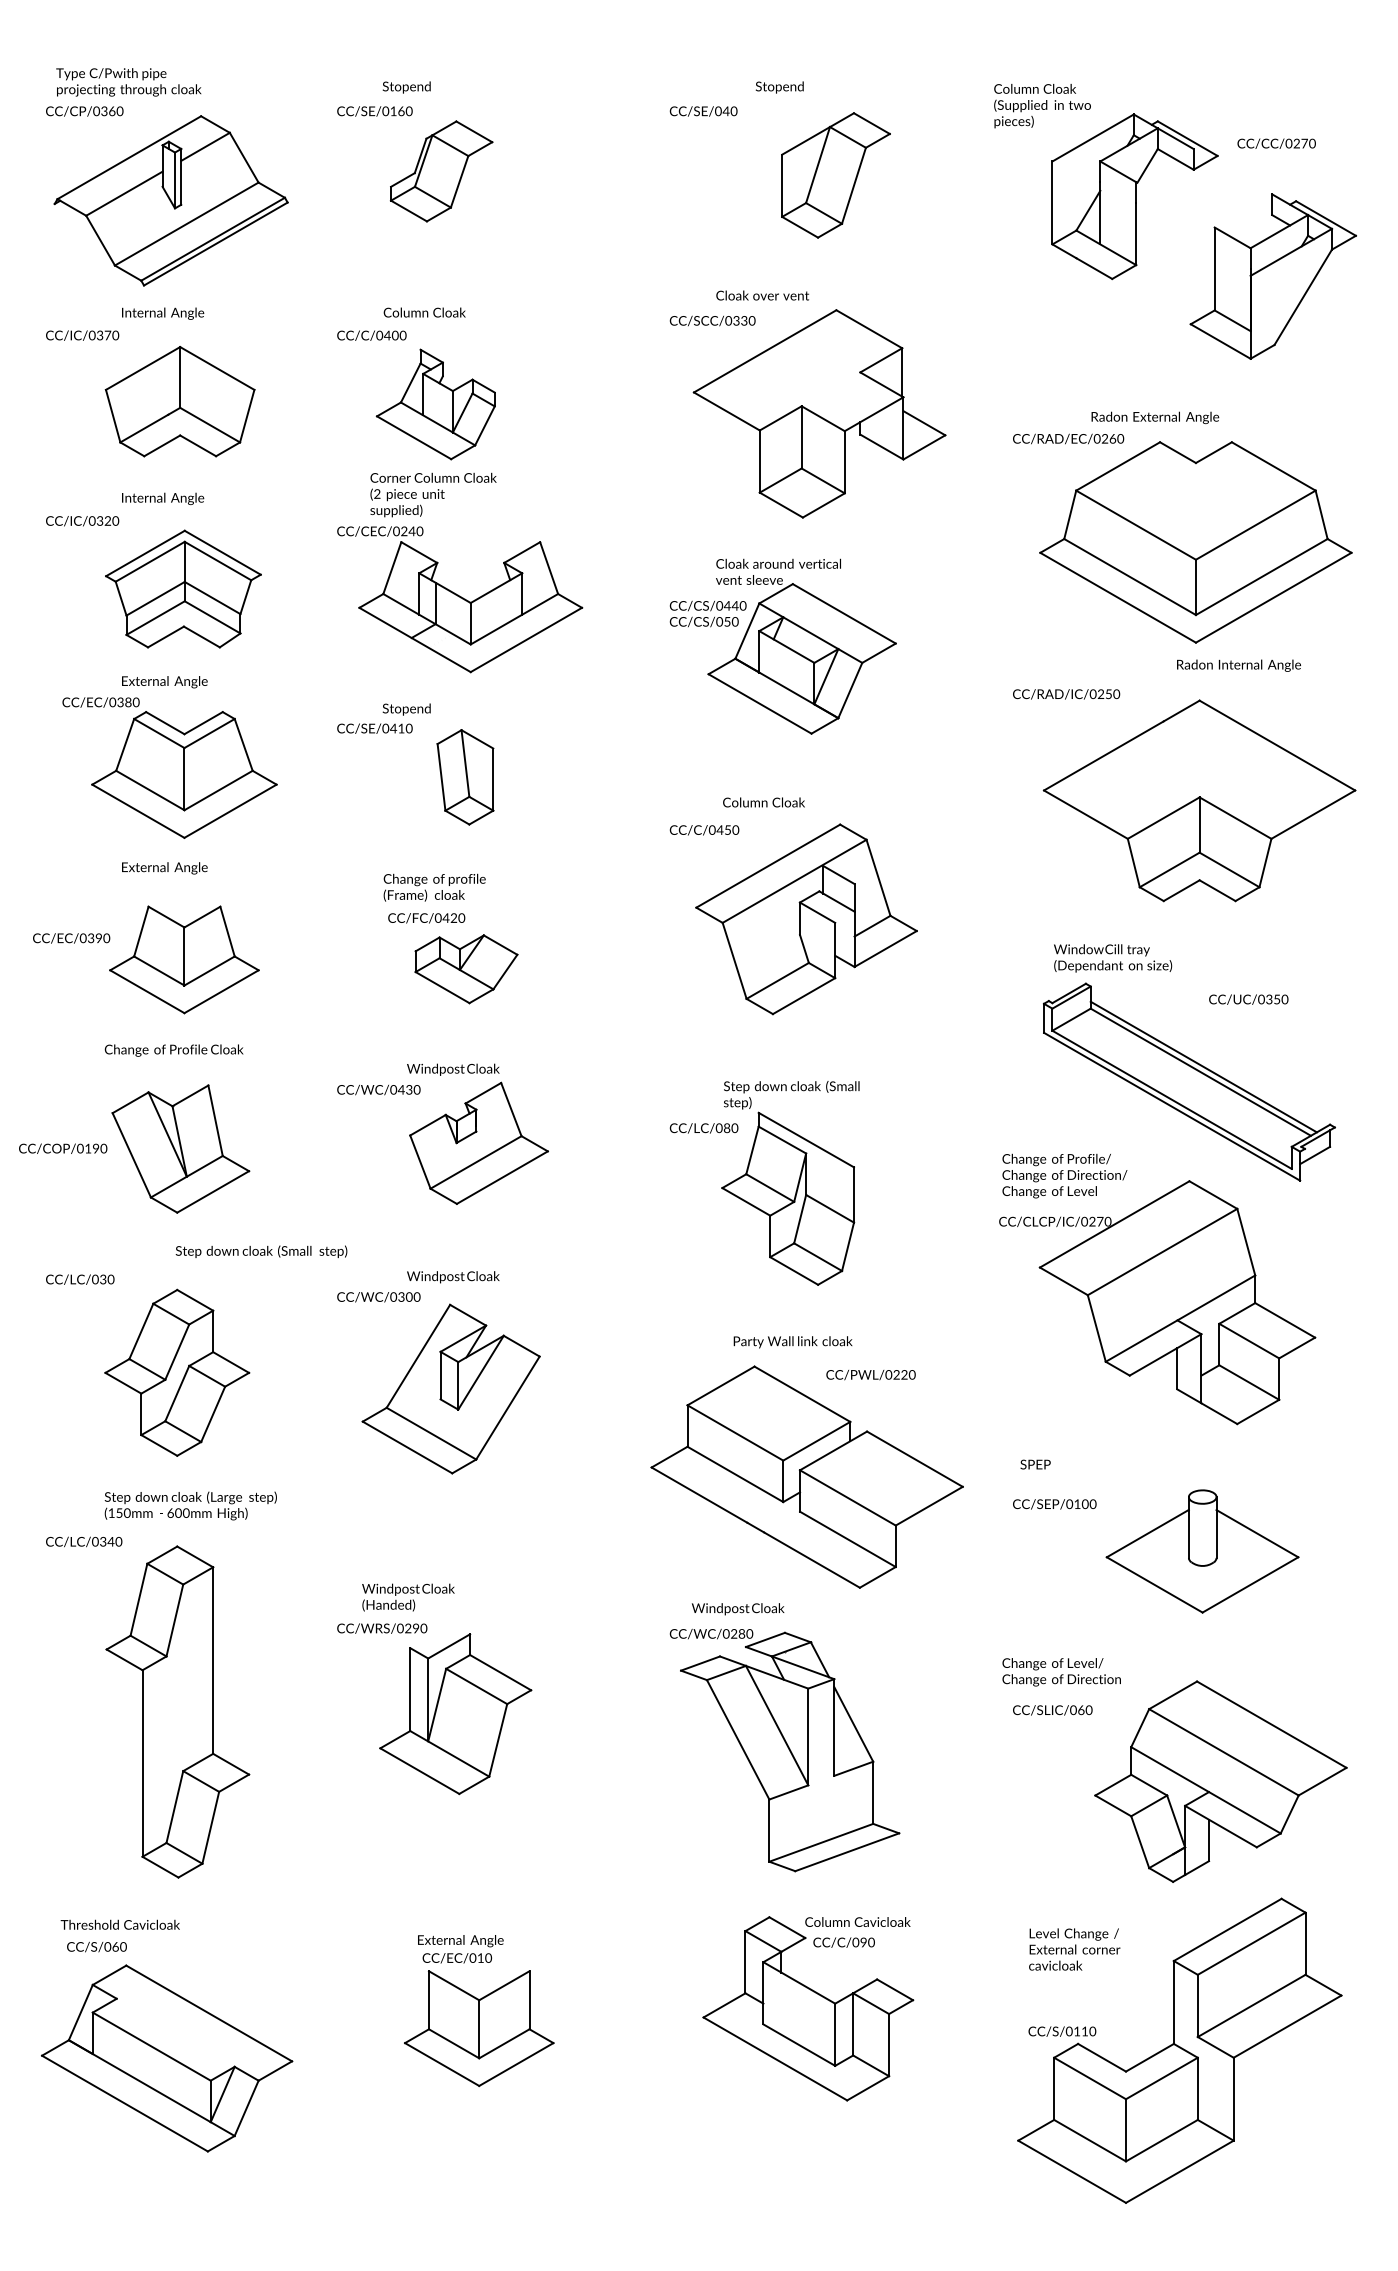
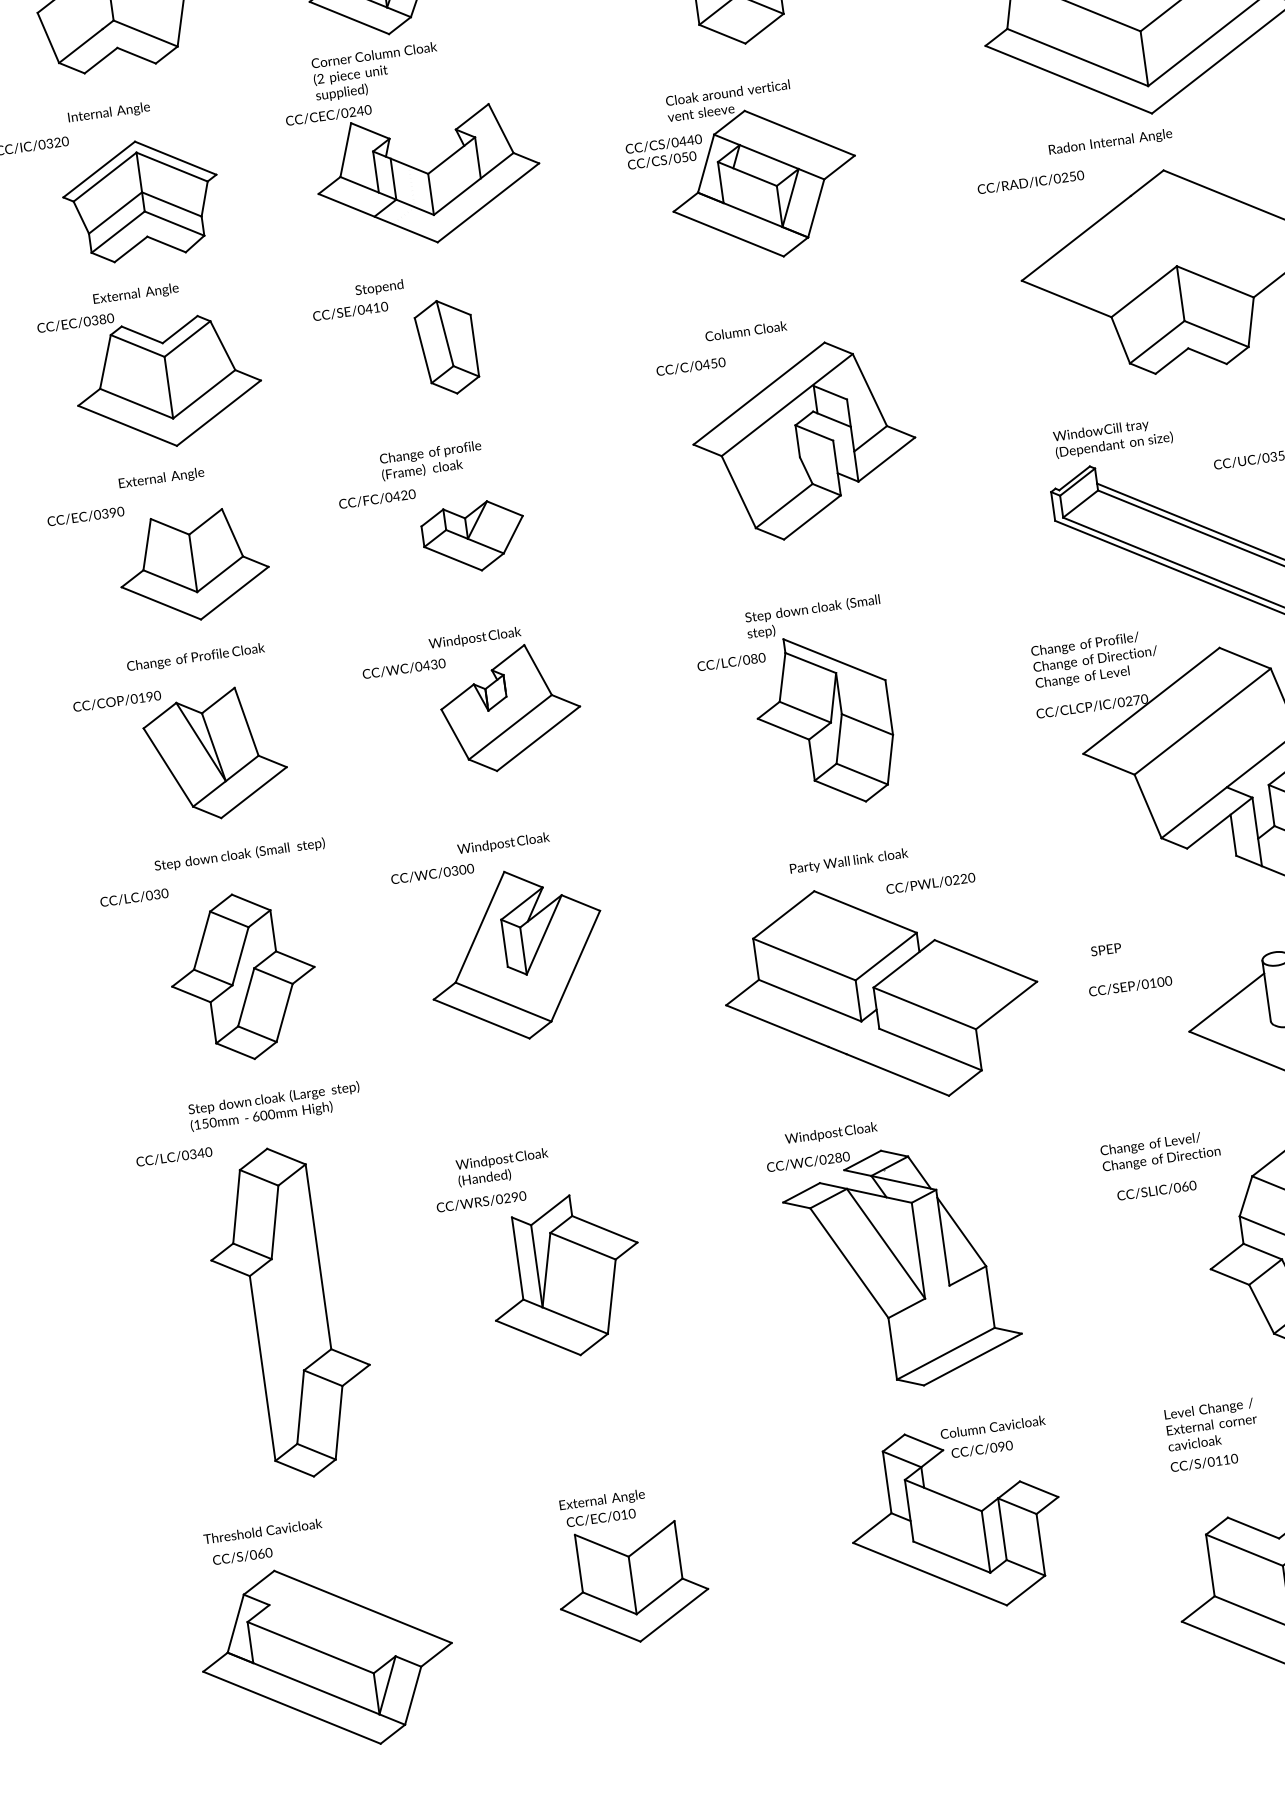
text: (1238, 665) -> (1110, 142), moved
text: (426, 918) -> (377, 499), moved
text: (71, 938) -> (85, 516), moved
text: (63, 1148) -> (117, 701), moved
text: (261, 1251) -> (239, 854), moved
text: (1062, 2031) -> (1204, 1462), moved

